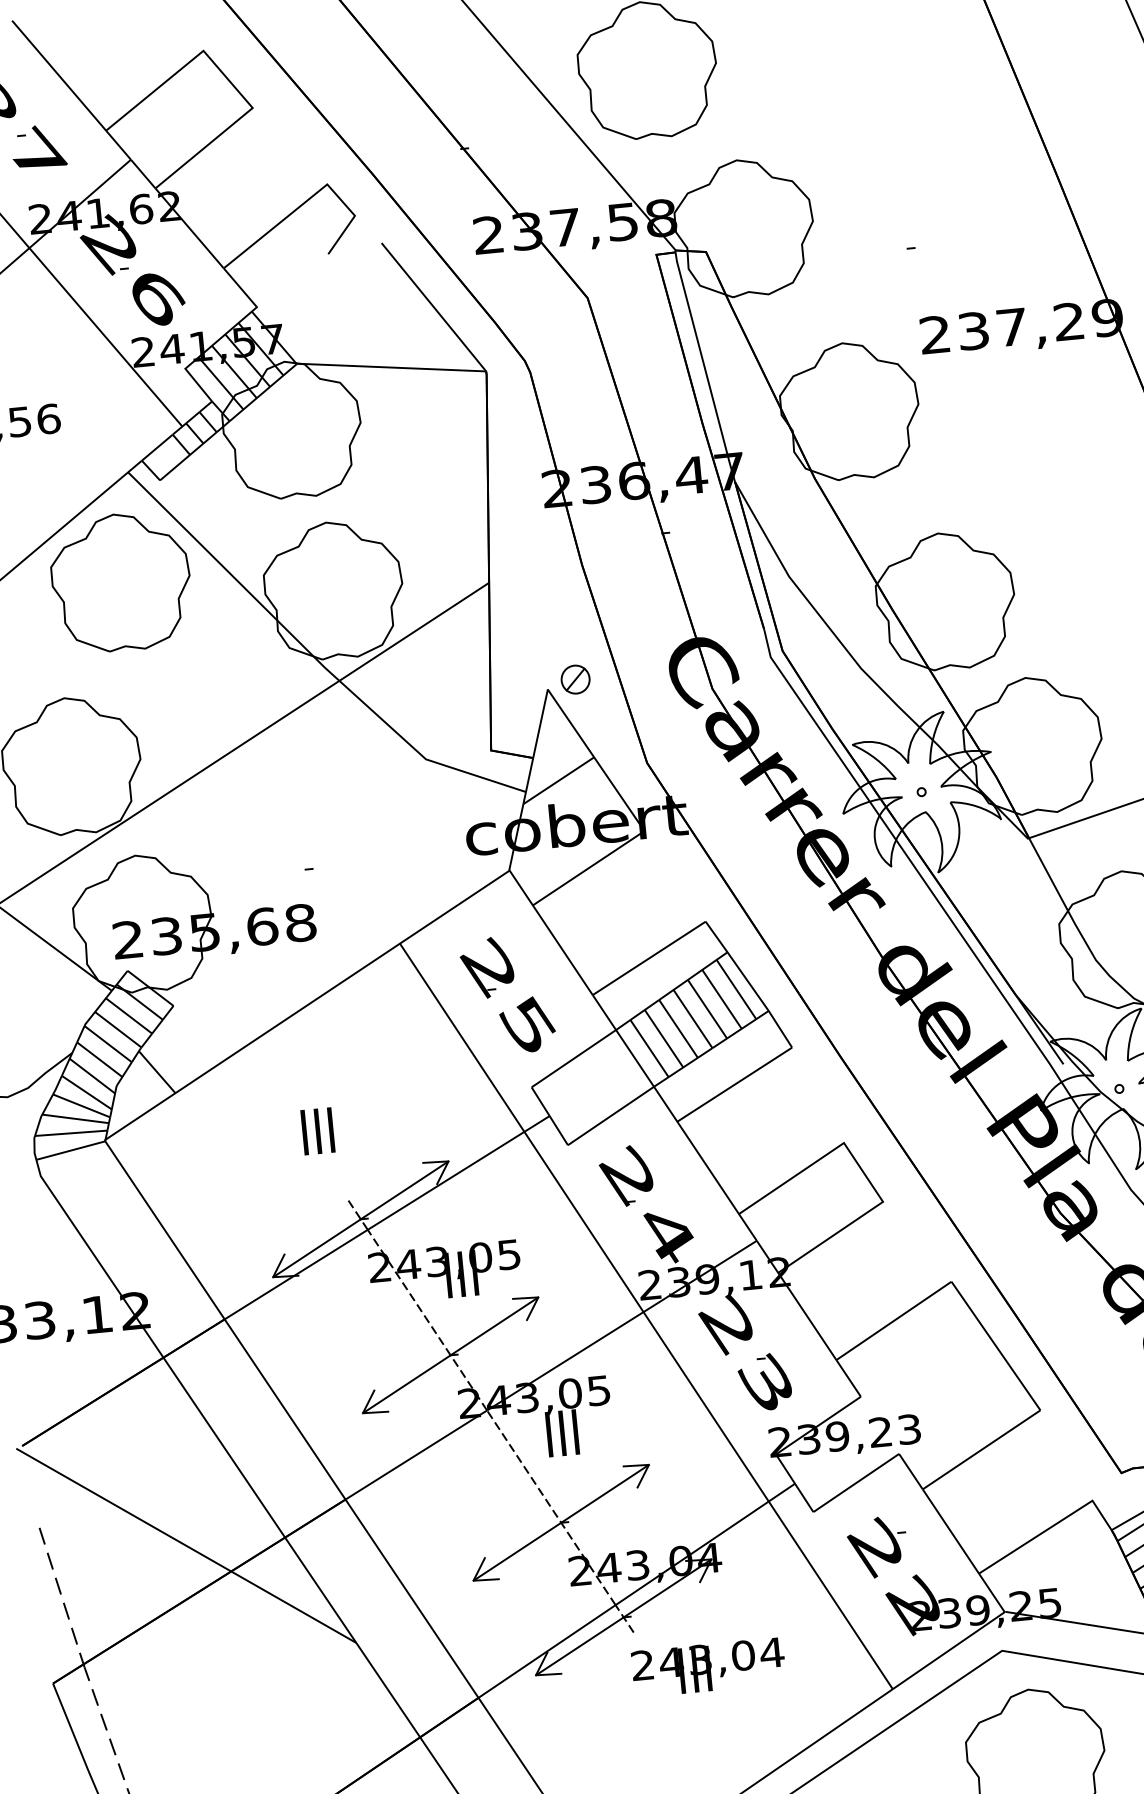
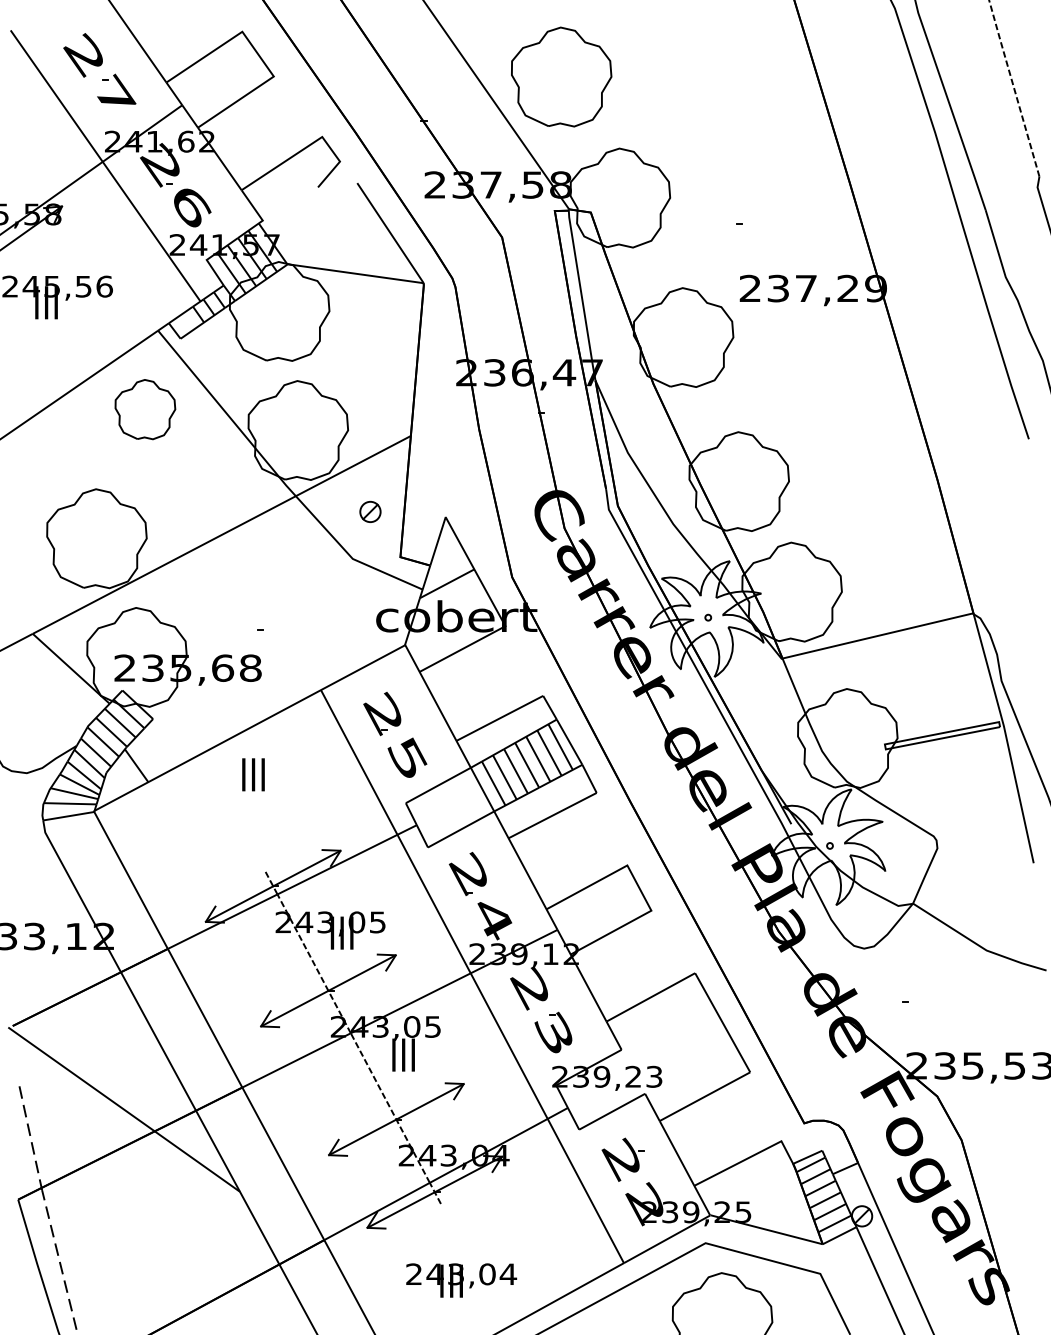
part: (121, 582) -> (145, 409), size x0.6
part: (575, 678) -> (370, 511), moved
text: (317, 1130) -> (253, 774), moved
text: (708, 1667) -> (461, 1280), moved

